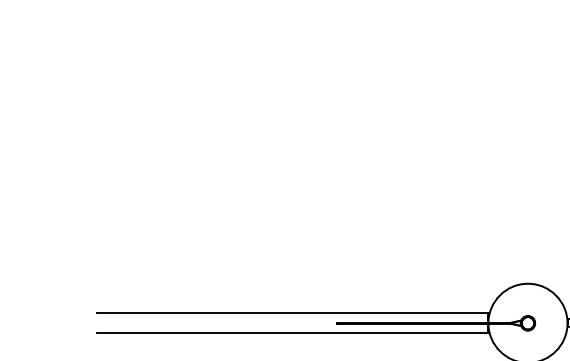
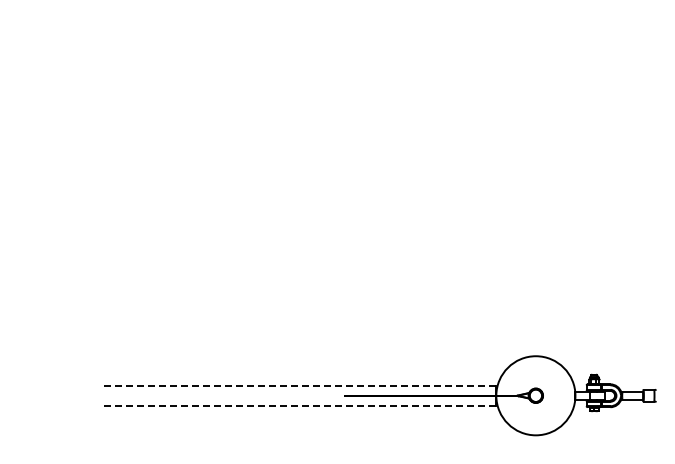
line: (292, 313) -> (300, 385), solid -> dashed
line: (292, 333) -> (300, 405), solid -> dashed

